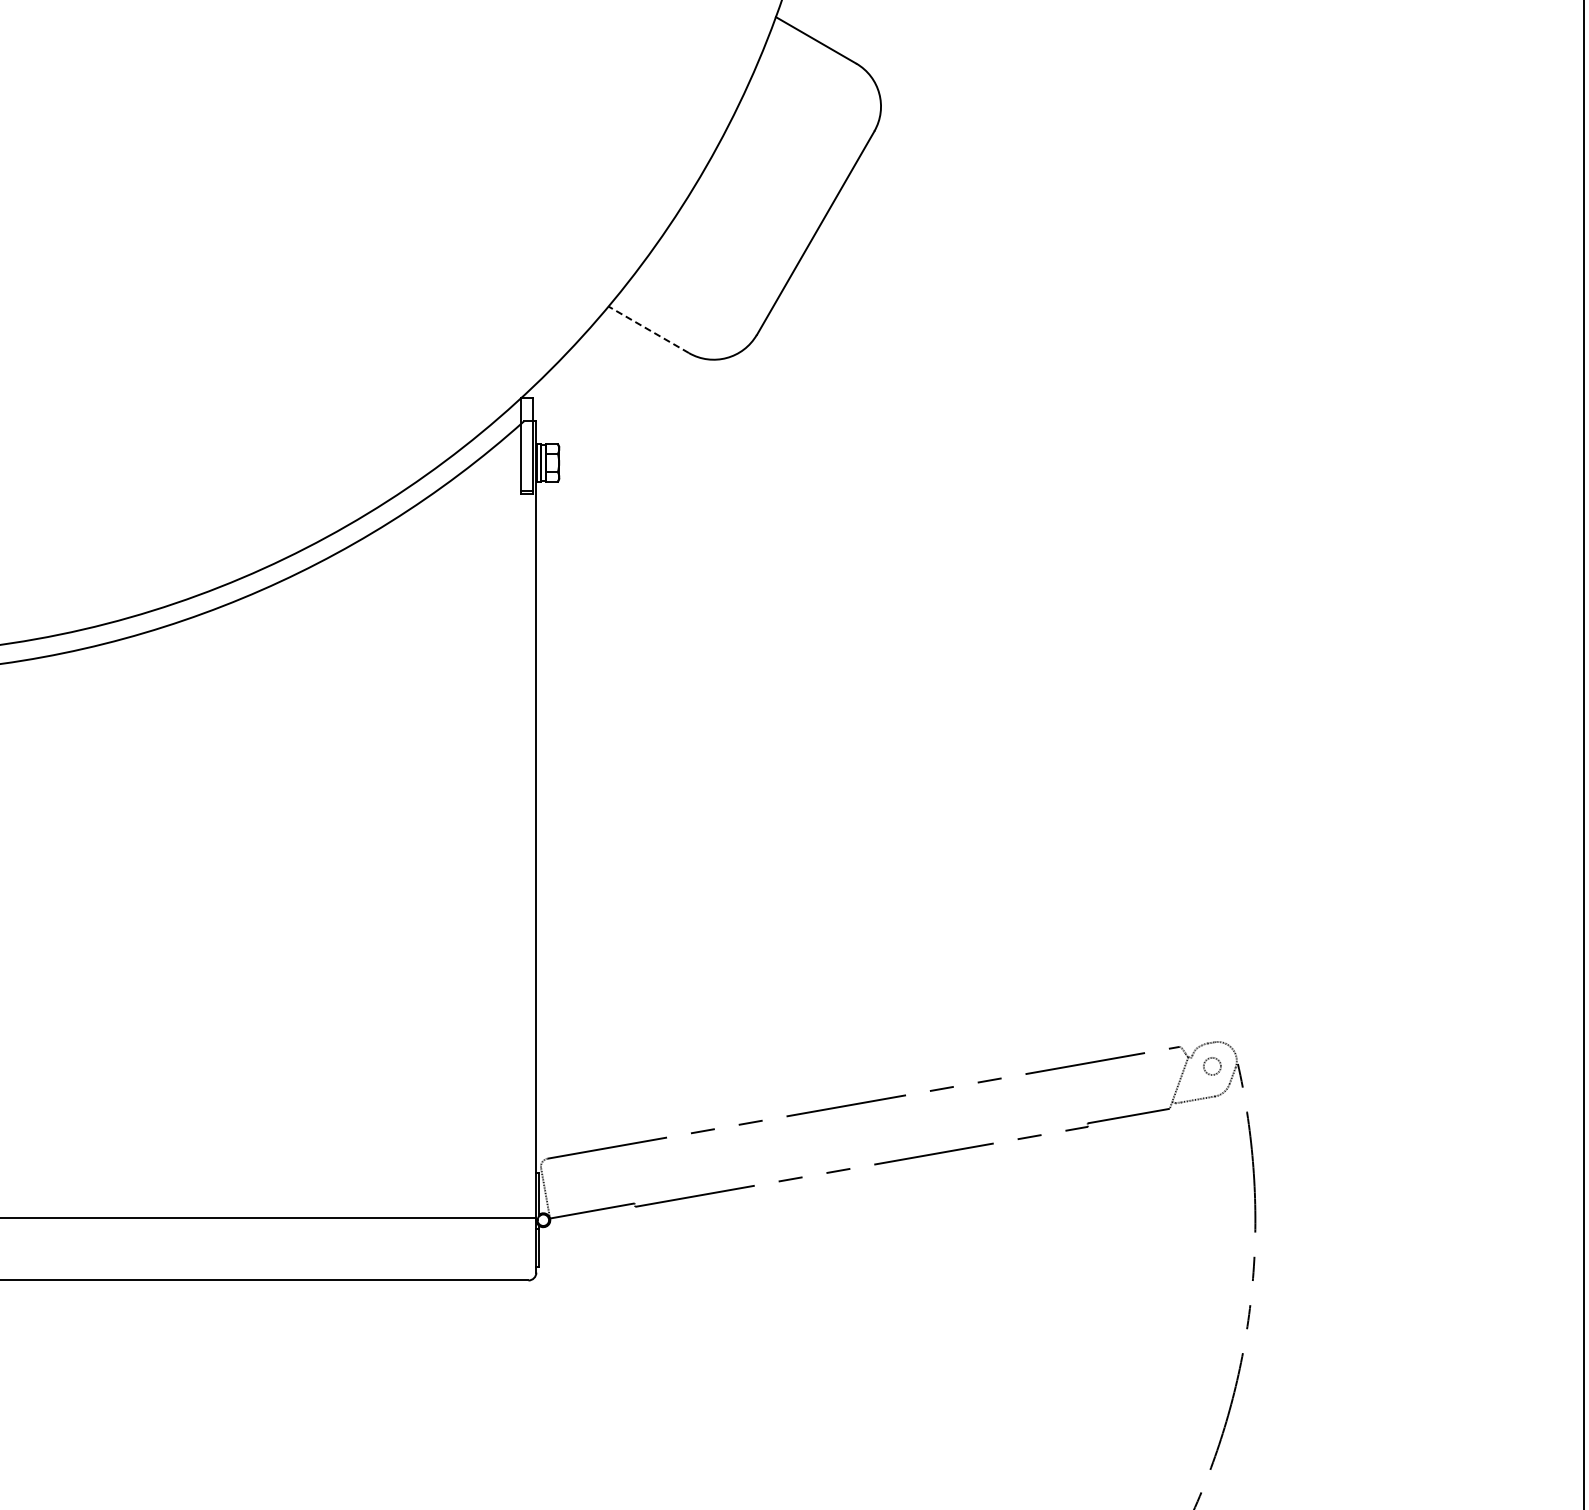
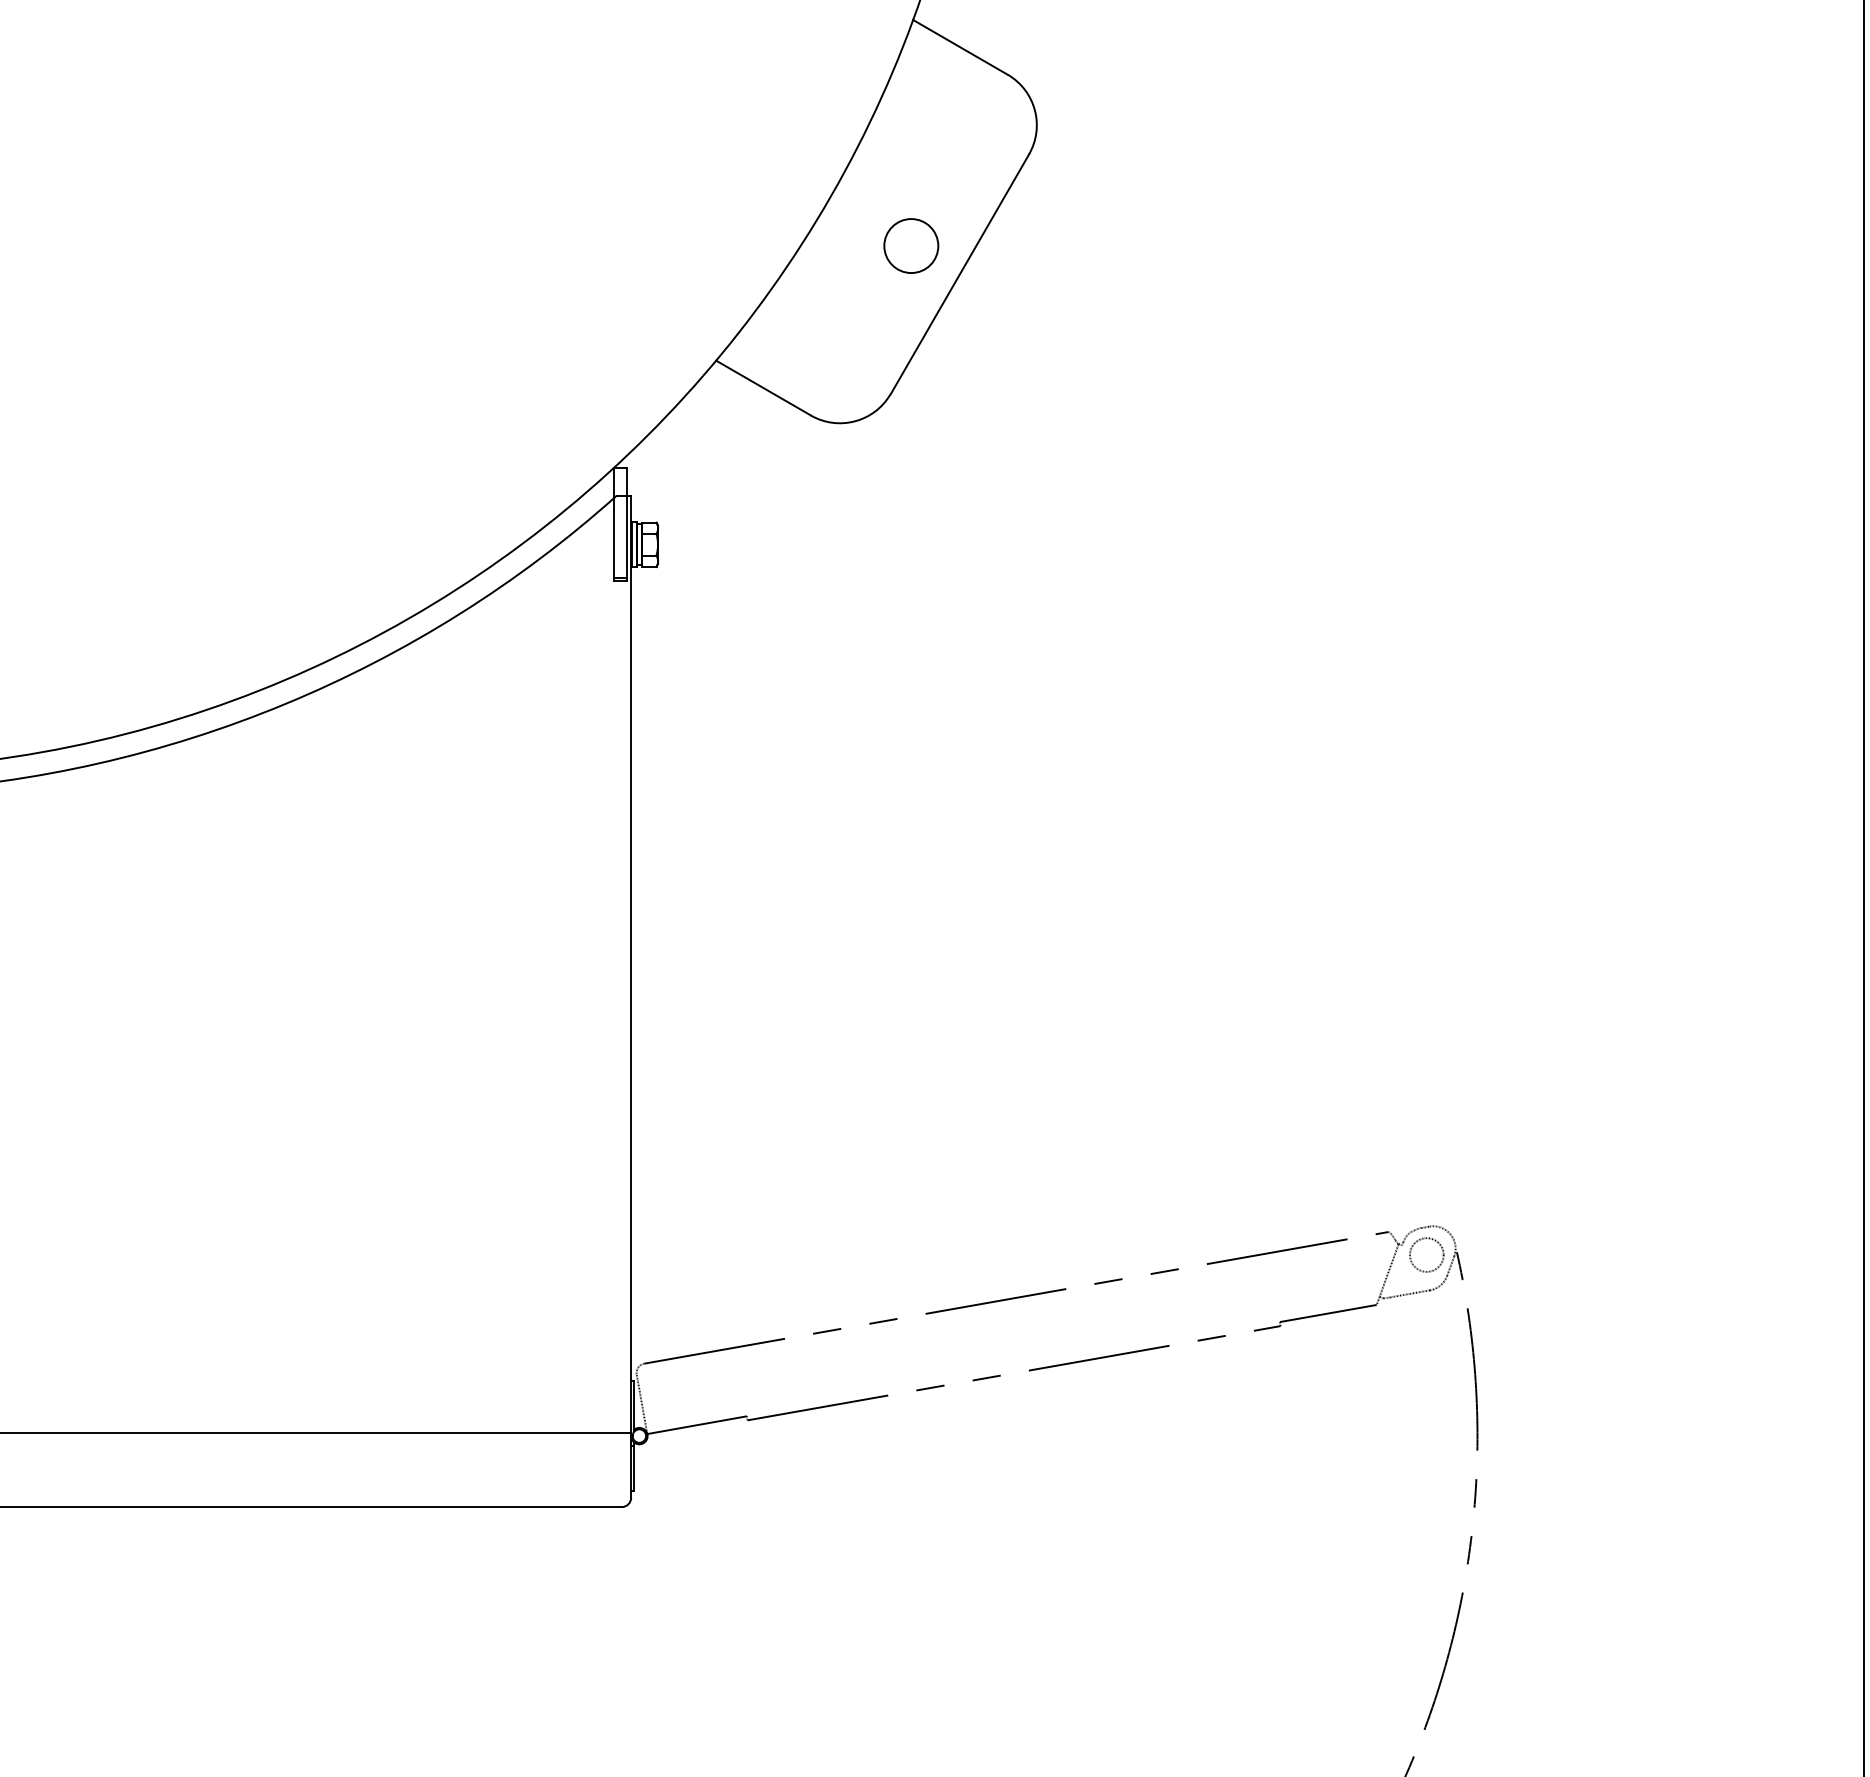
circle: (774, 208) -> (911, 245), added
line: (648, 329) -> (763, 387), dashed -> solid
circle: (1212, 1066) -> (1426, 1255), size x1.67

